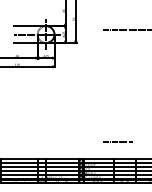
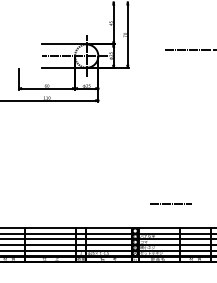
line: (117, 141) -> (170, 203), moved

